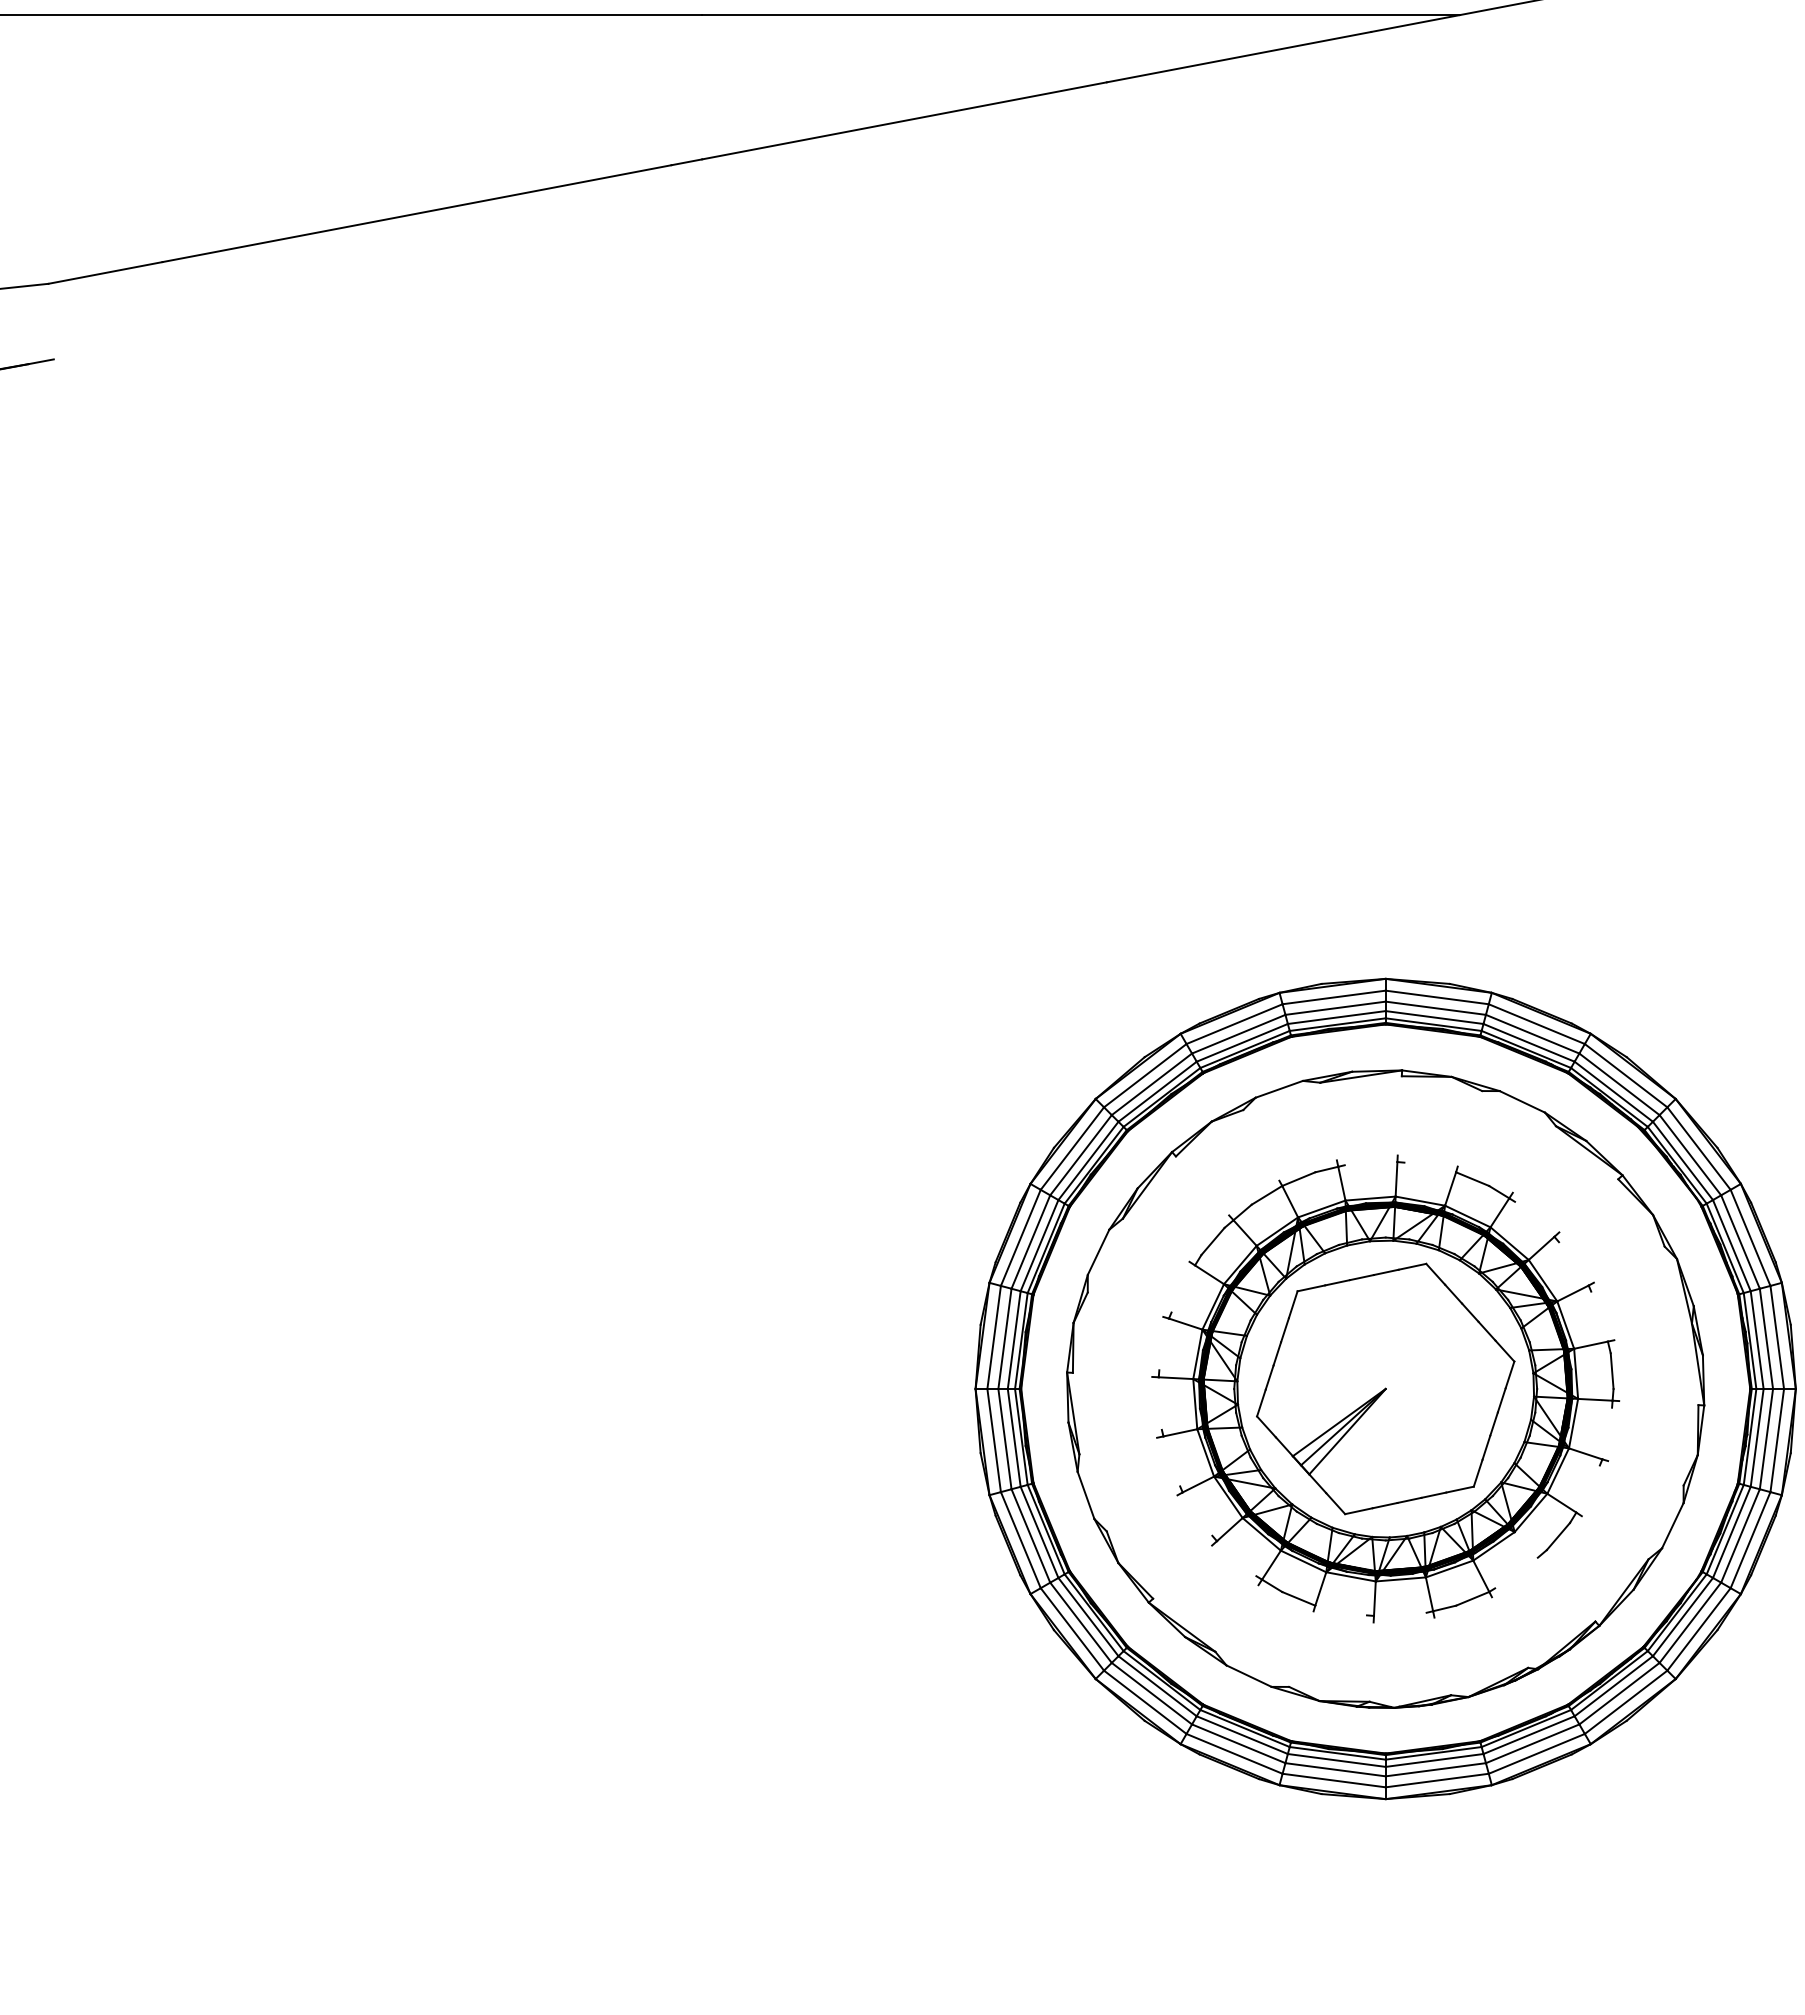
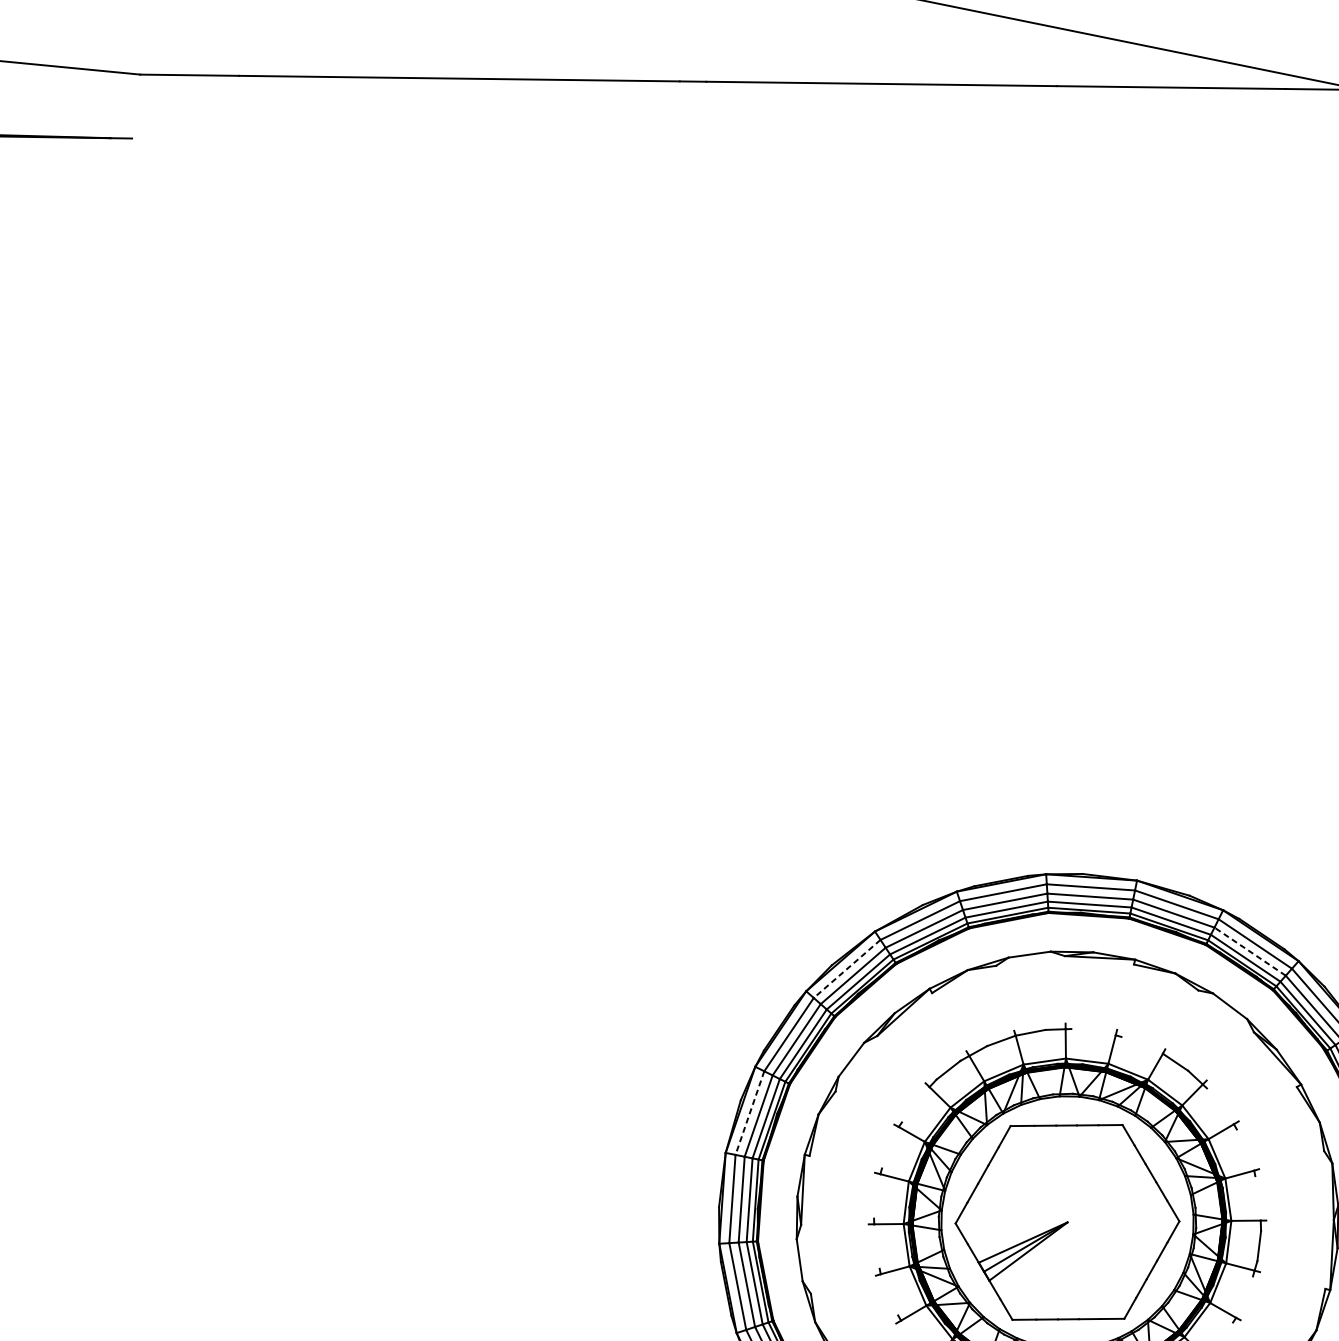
line: (1532, 1034) -> (1249, 951), solid -> dashed
line: (1072, 1148) -> (847, 968), solid -> dashed
line: (994, 1337) -> (750, 1113), solid -> dashed

